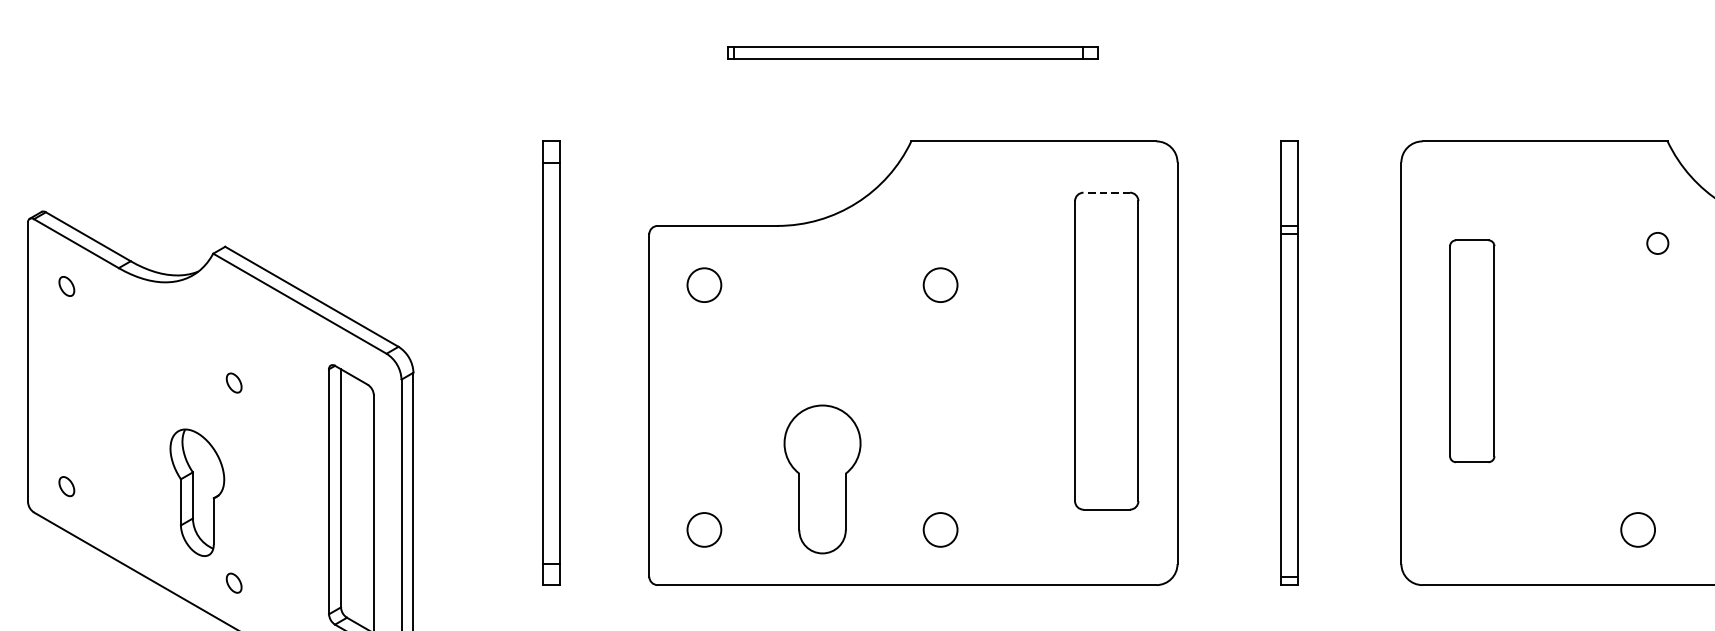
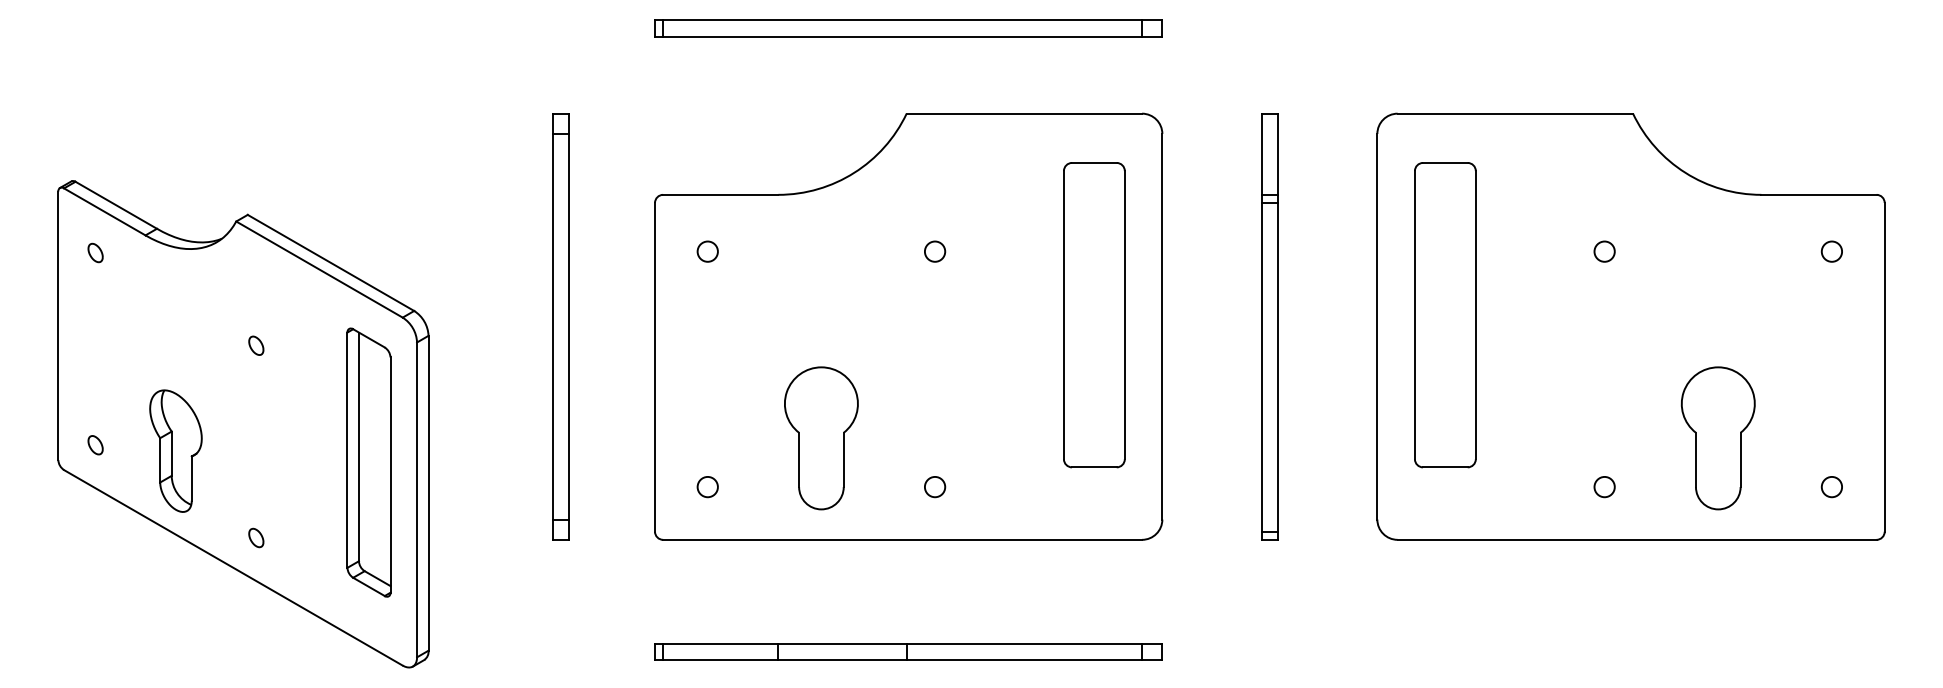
part: (913, 52) -> (908, 28), size x1.43
line: (1105, 192) -> (1093, 162), dashed -> solid
circle: (1657, 243) -> (1604, 251), moved
circle: (703, 284) -> (707, 251), size x0.62
circle: (941, 284) -> (935, 251), size x0.62
part: (1472, 351) -> (1445, 315), size x1.43
part: (196, 492) -> (175, 450), moved
circle: (703, 530) -> (707, 487), size x0.62
circle: (941, 530) -> (935, 487), size x0.62
circle: (1637, 530) -> (1604, 487), size x0.62

